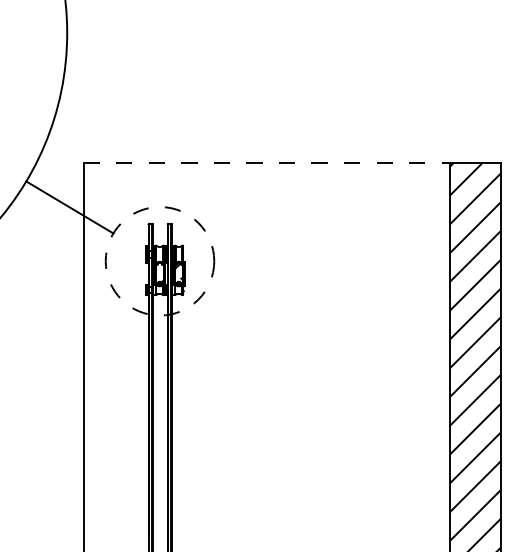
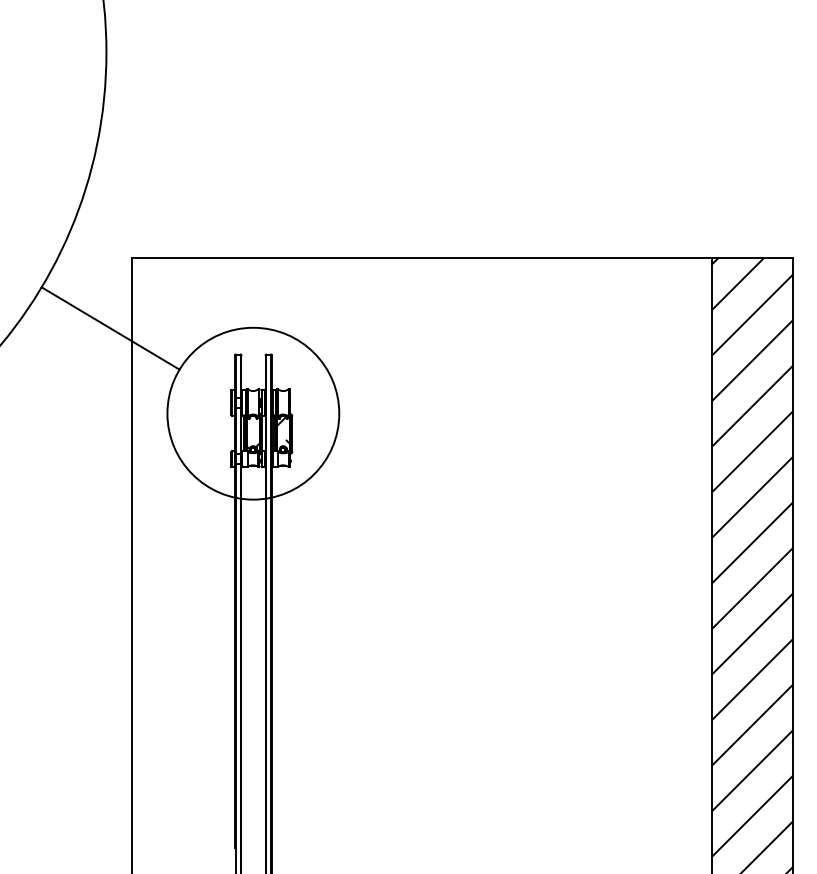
line: (267, 163) -> (423, 258), dashed -> solid
circle: (159, 261) -> (252, 414), dashed -> solid

